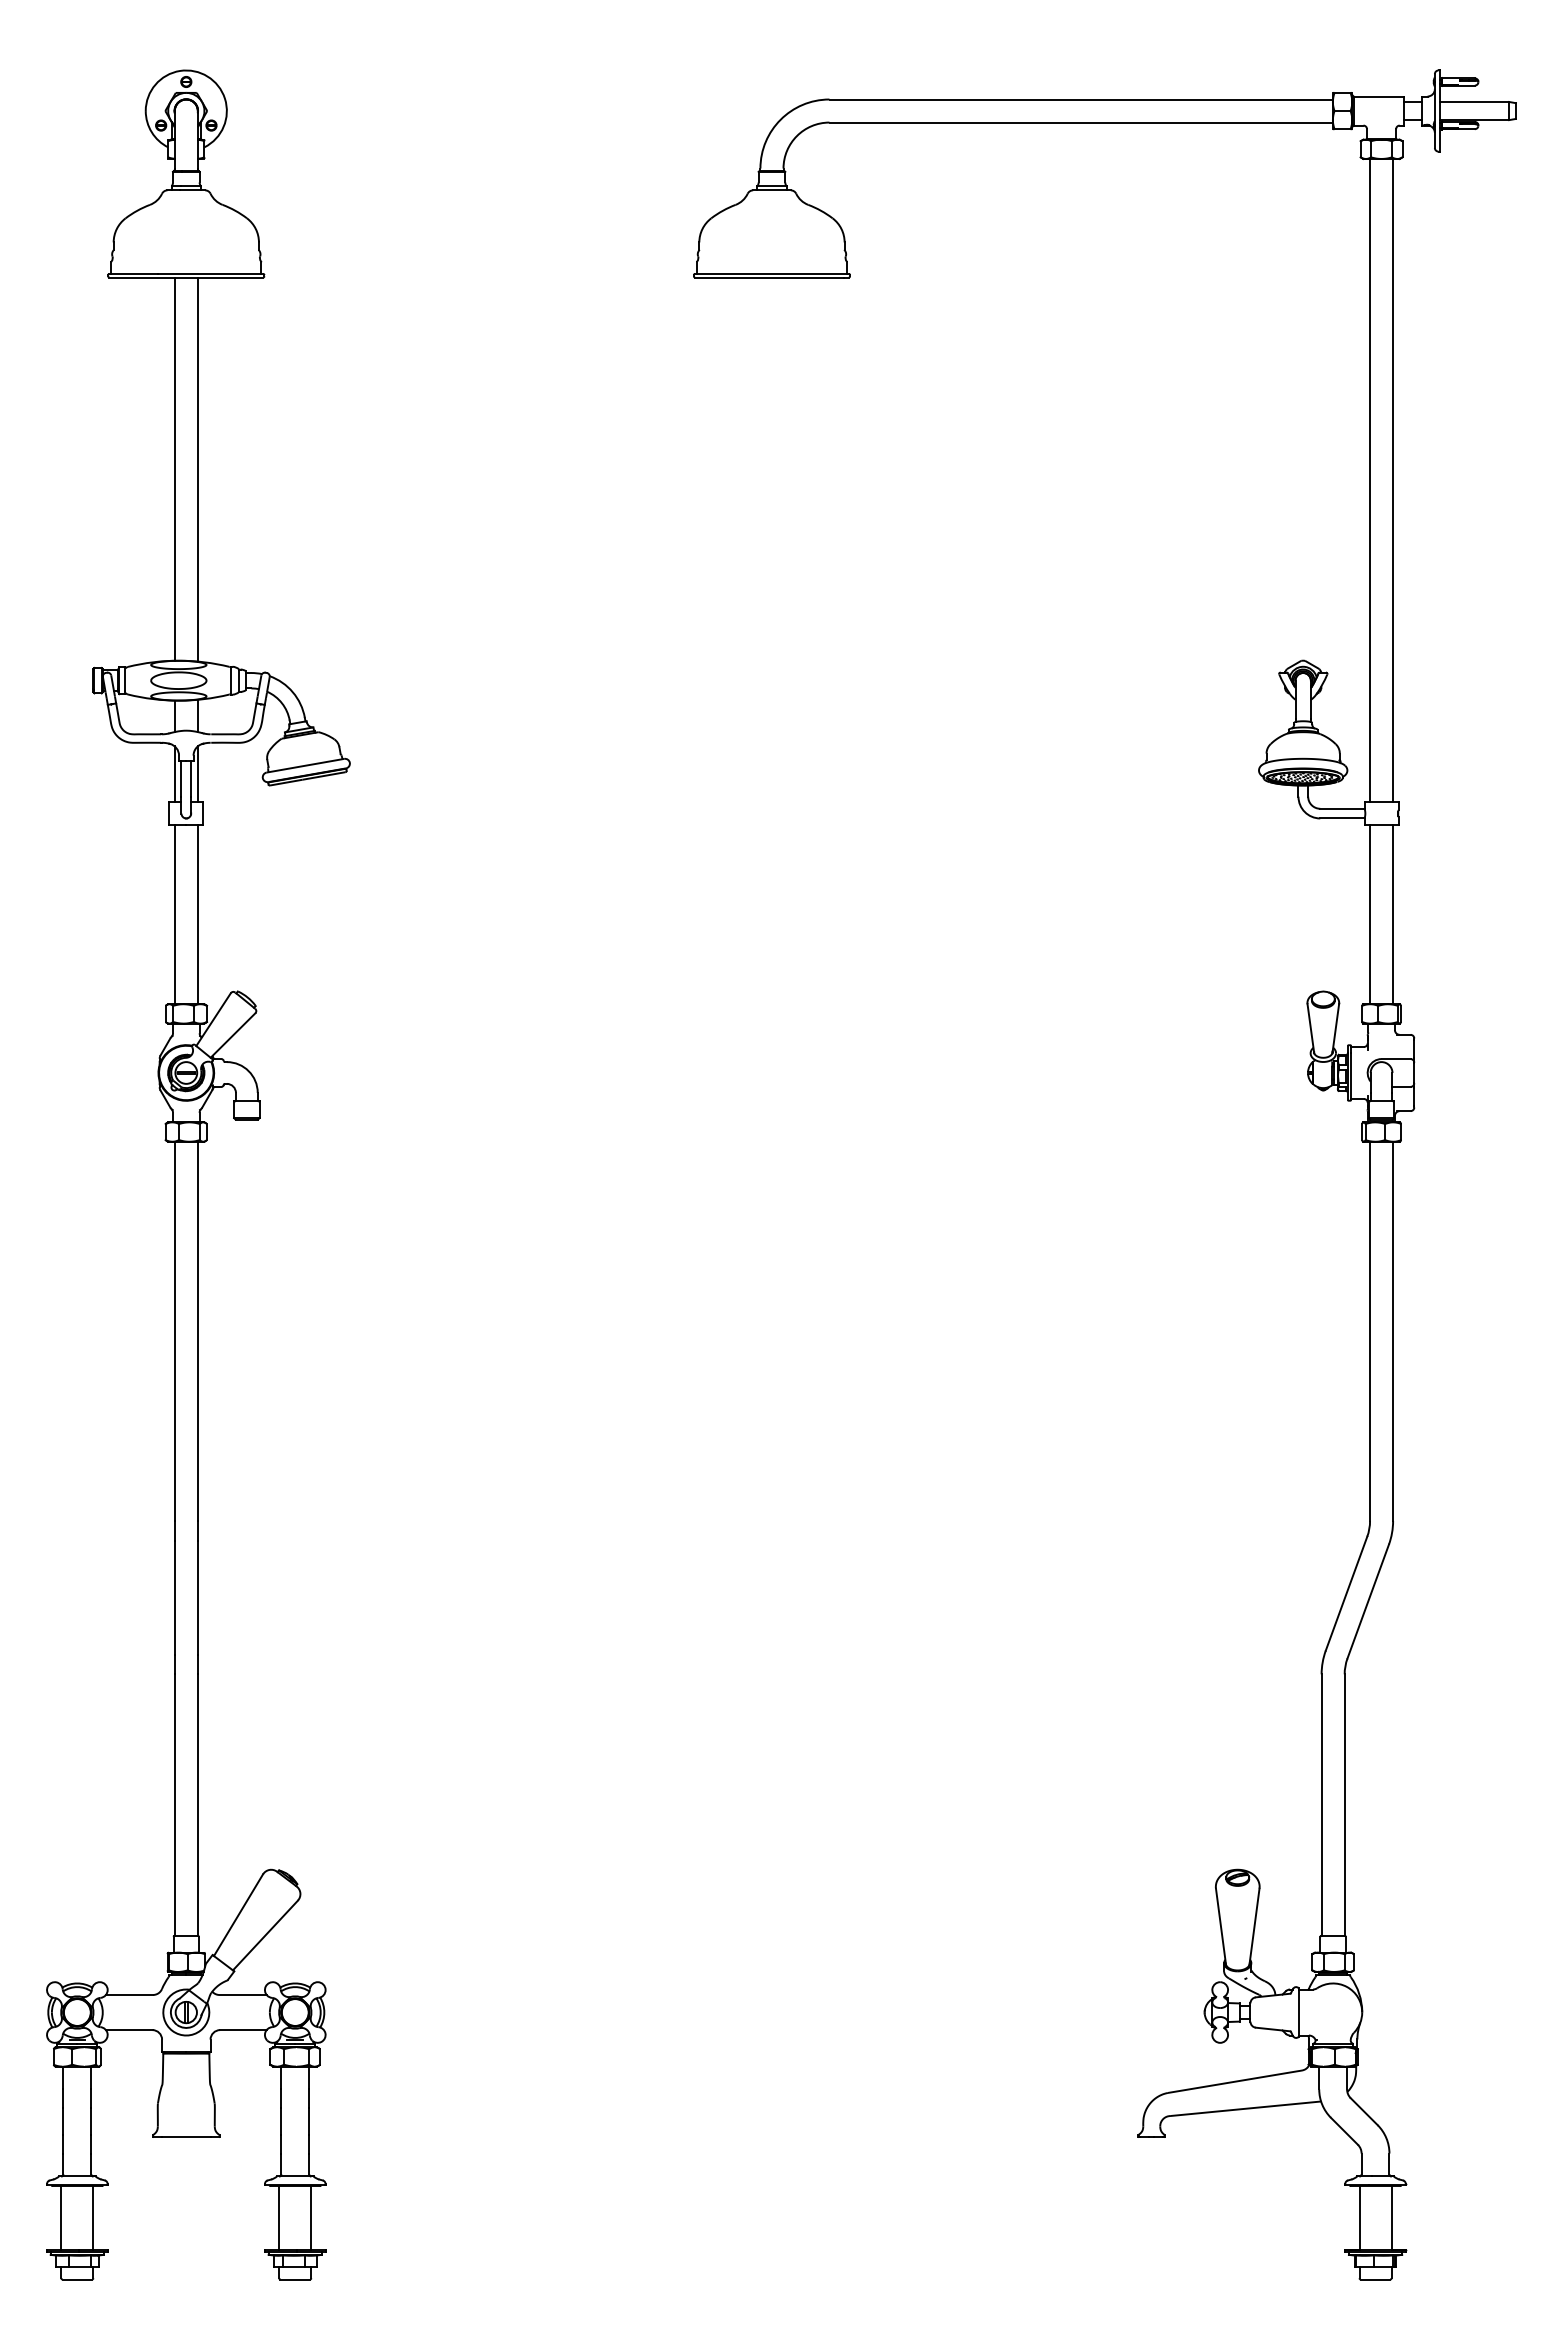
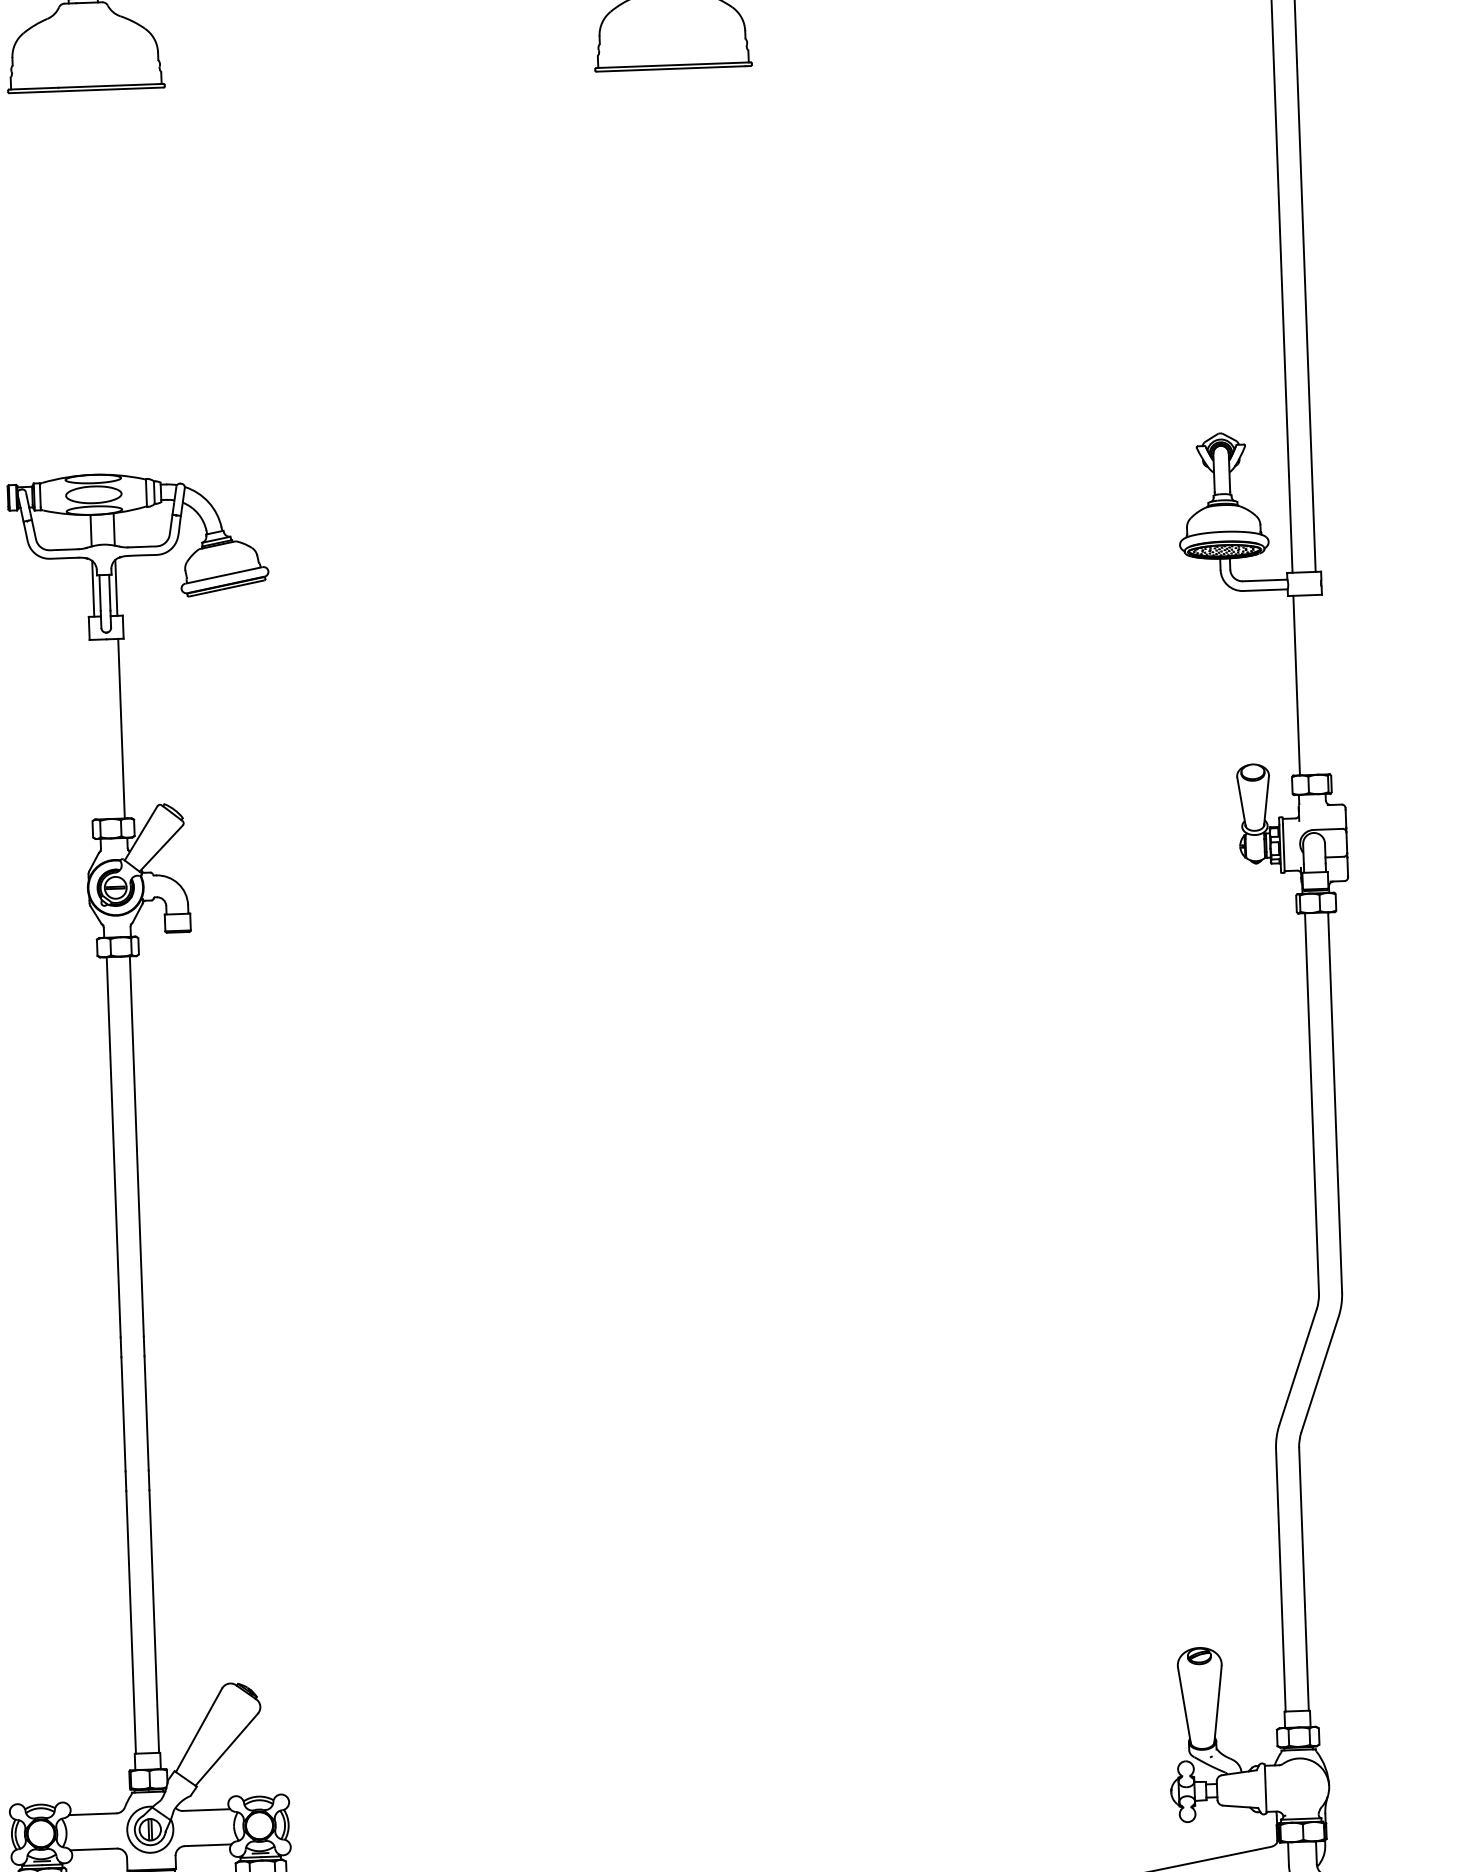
line: (174, 468) -> (81, 282), removed
line: (197, 469) -> (104, 282), removed
line: (174, 914) -> (98, 729), removed
line: (1393, 914) -> (1320, 684), removed

